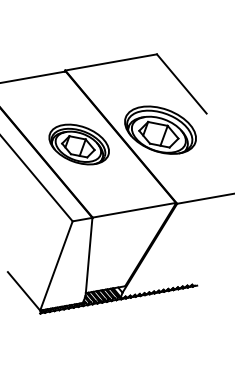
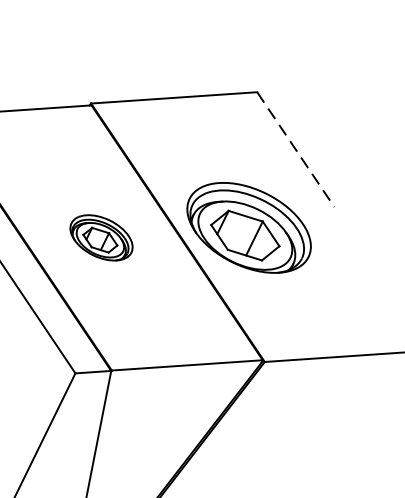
line: (181, 83) -> (295, 148), solid -> dashed
part: (78, 144) -> (100, 237), size x0.6

